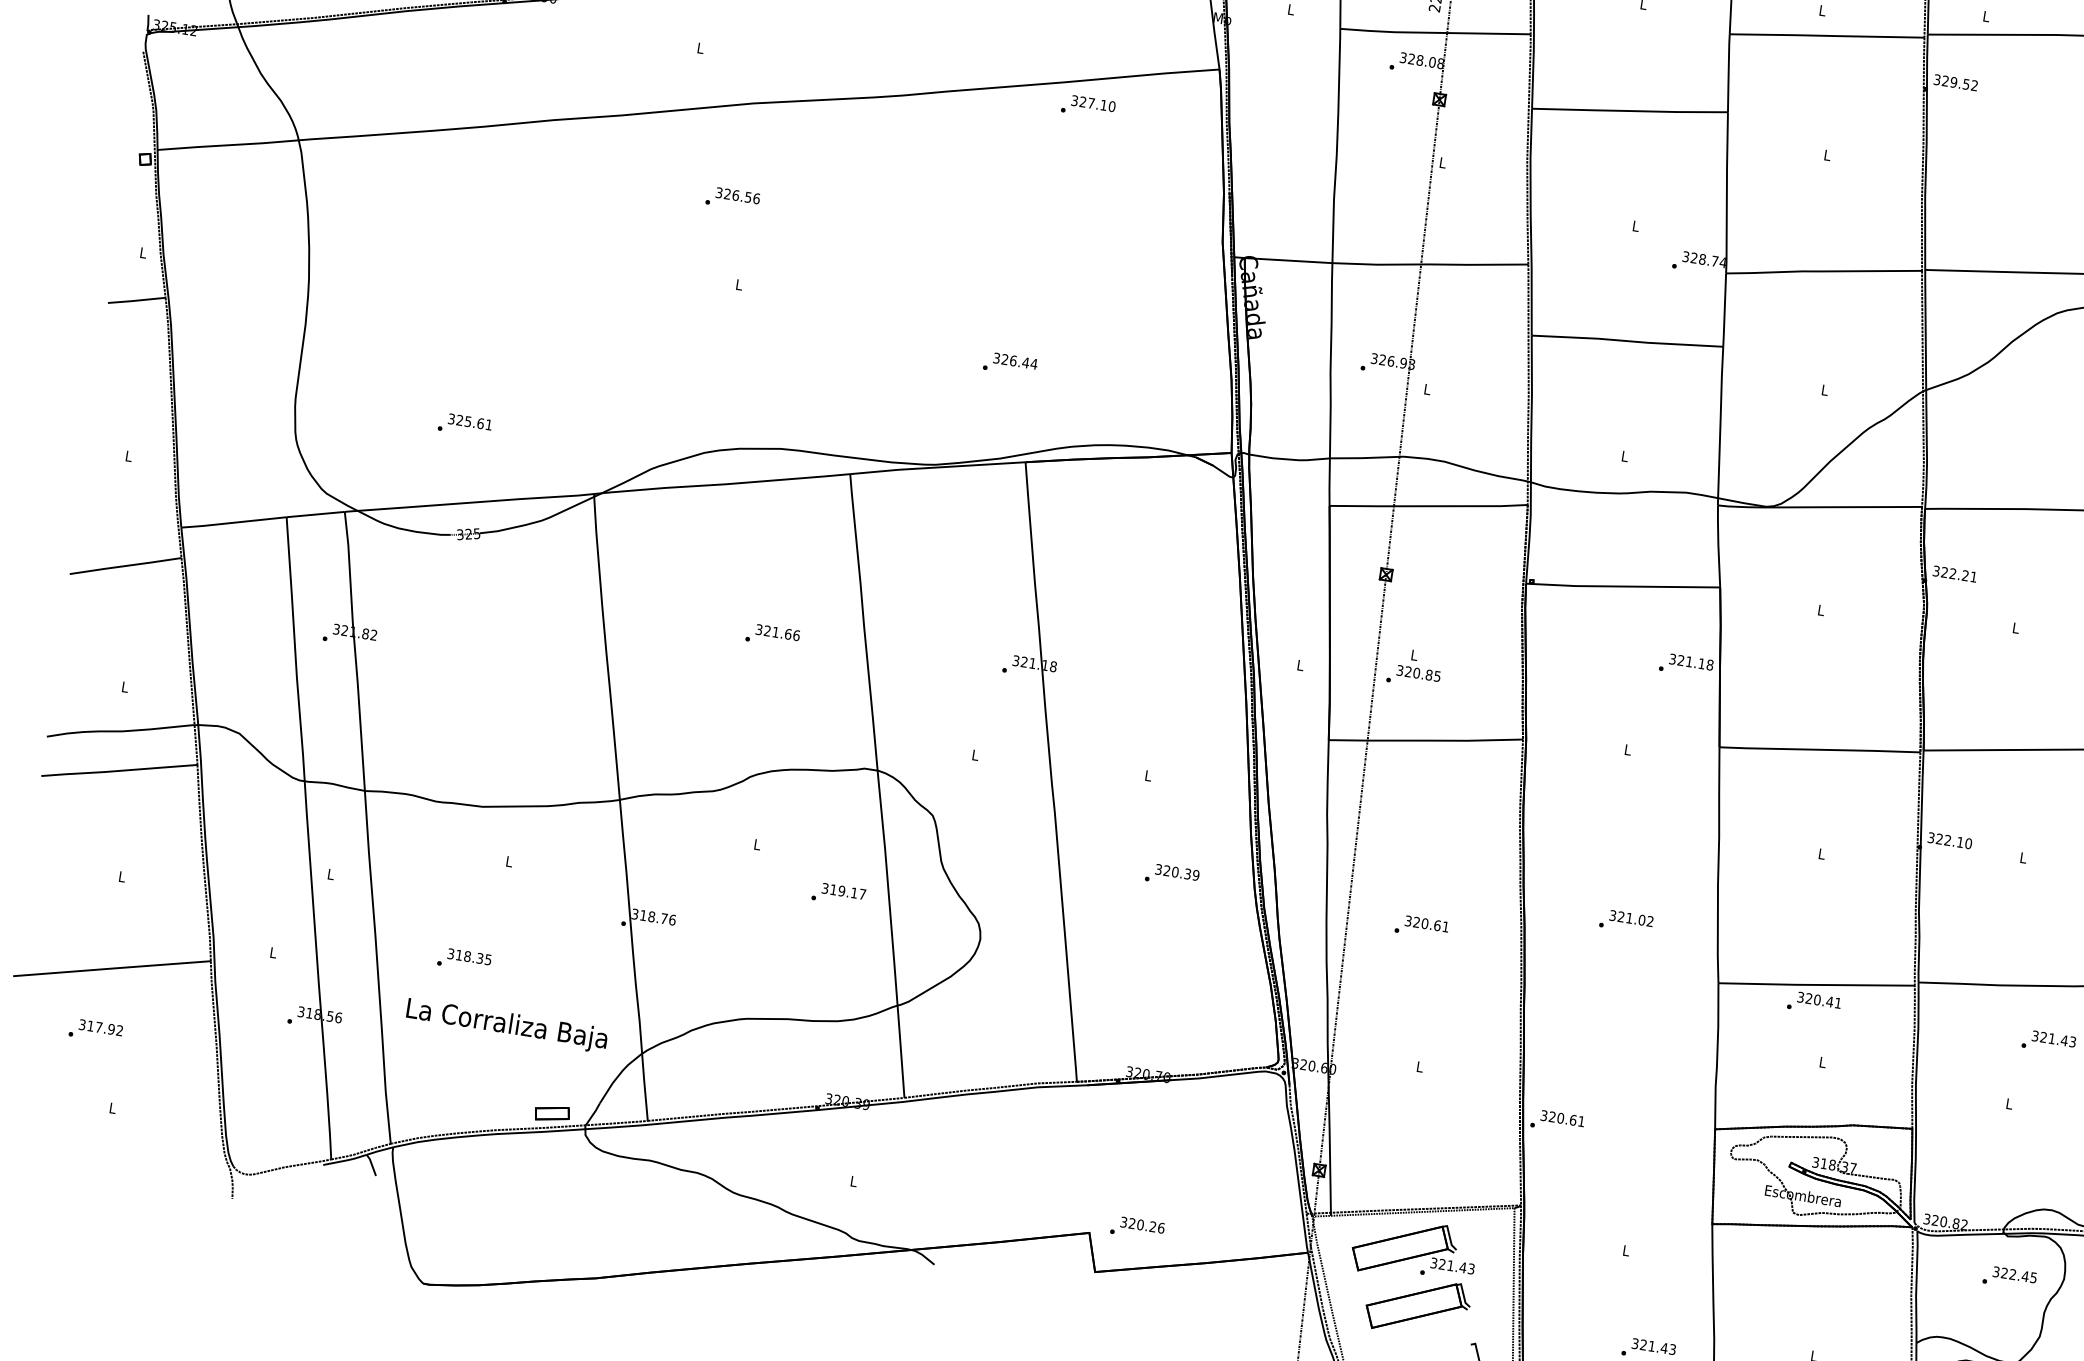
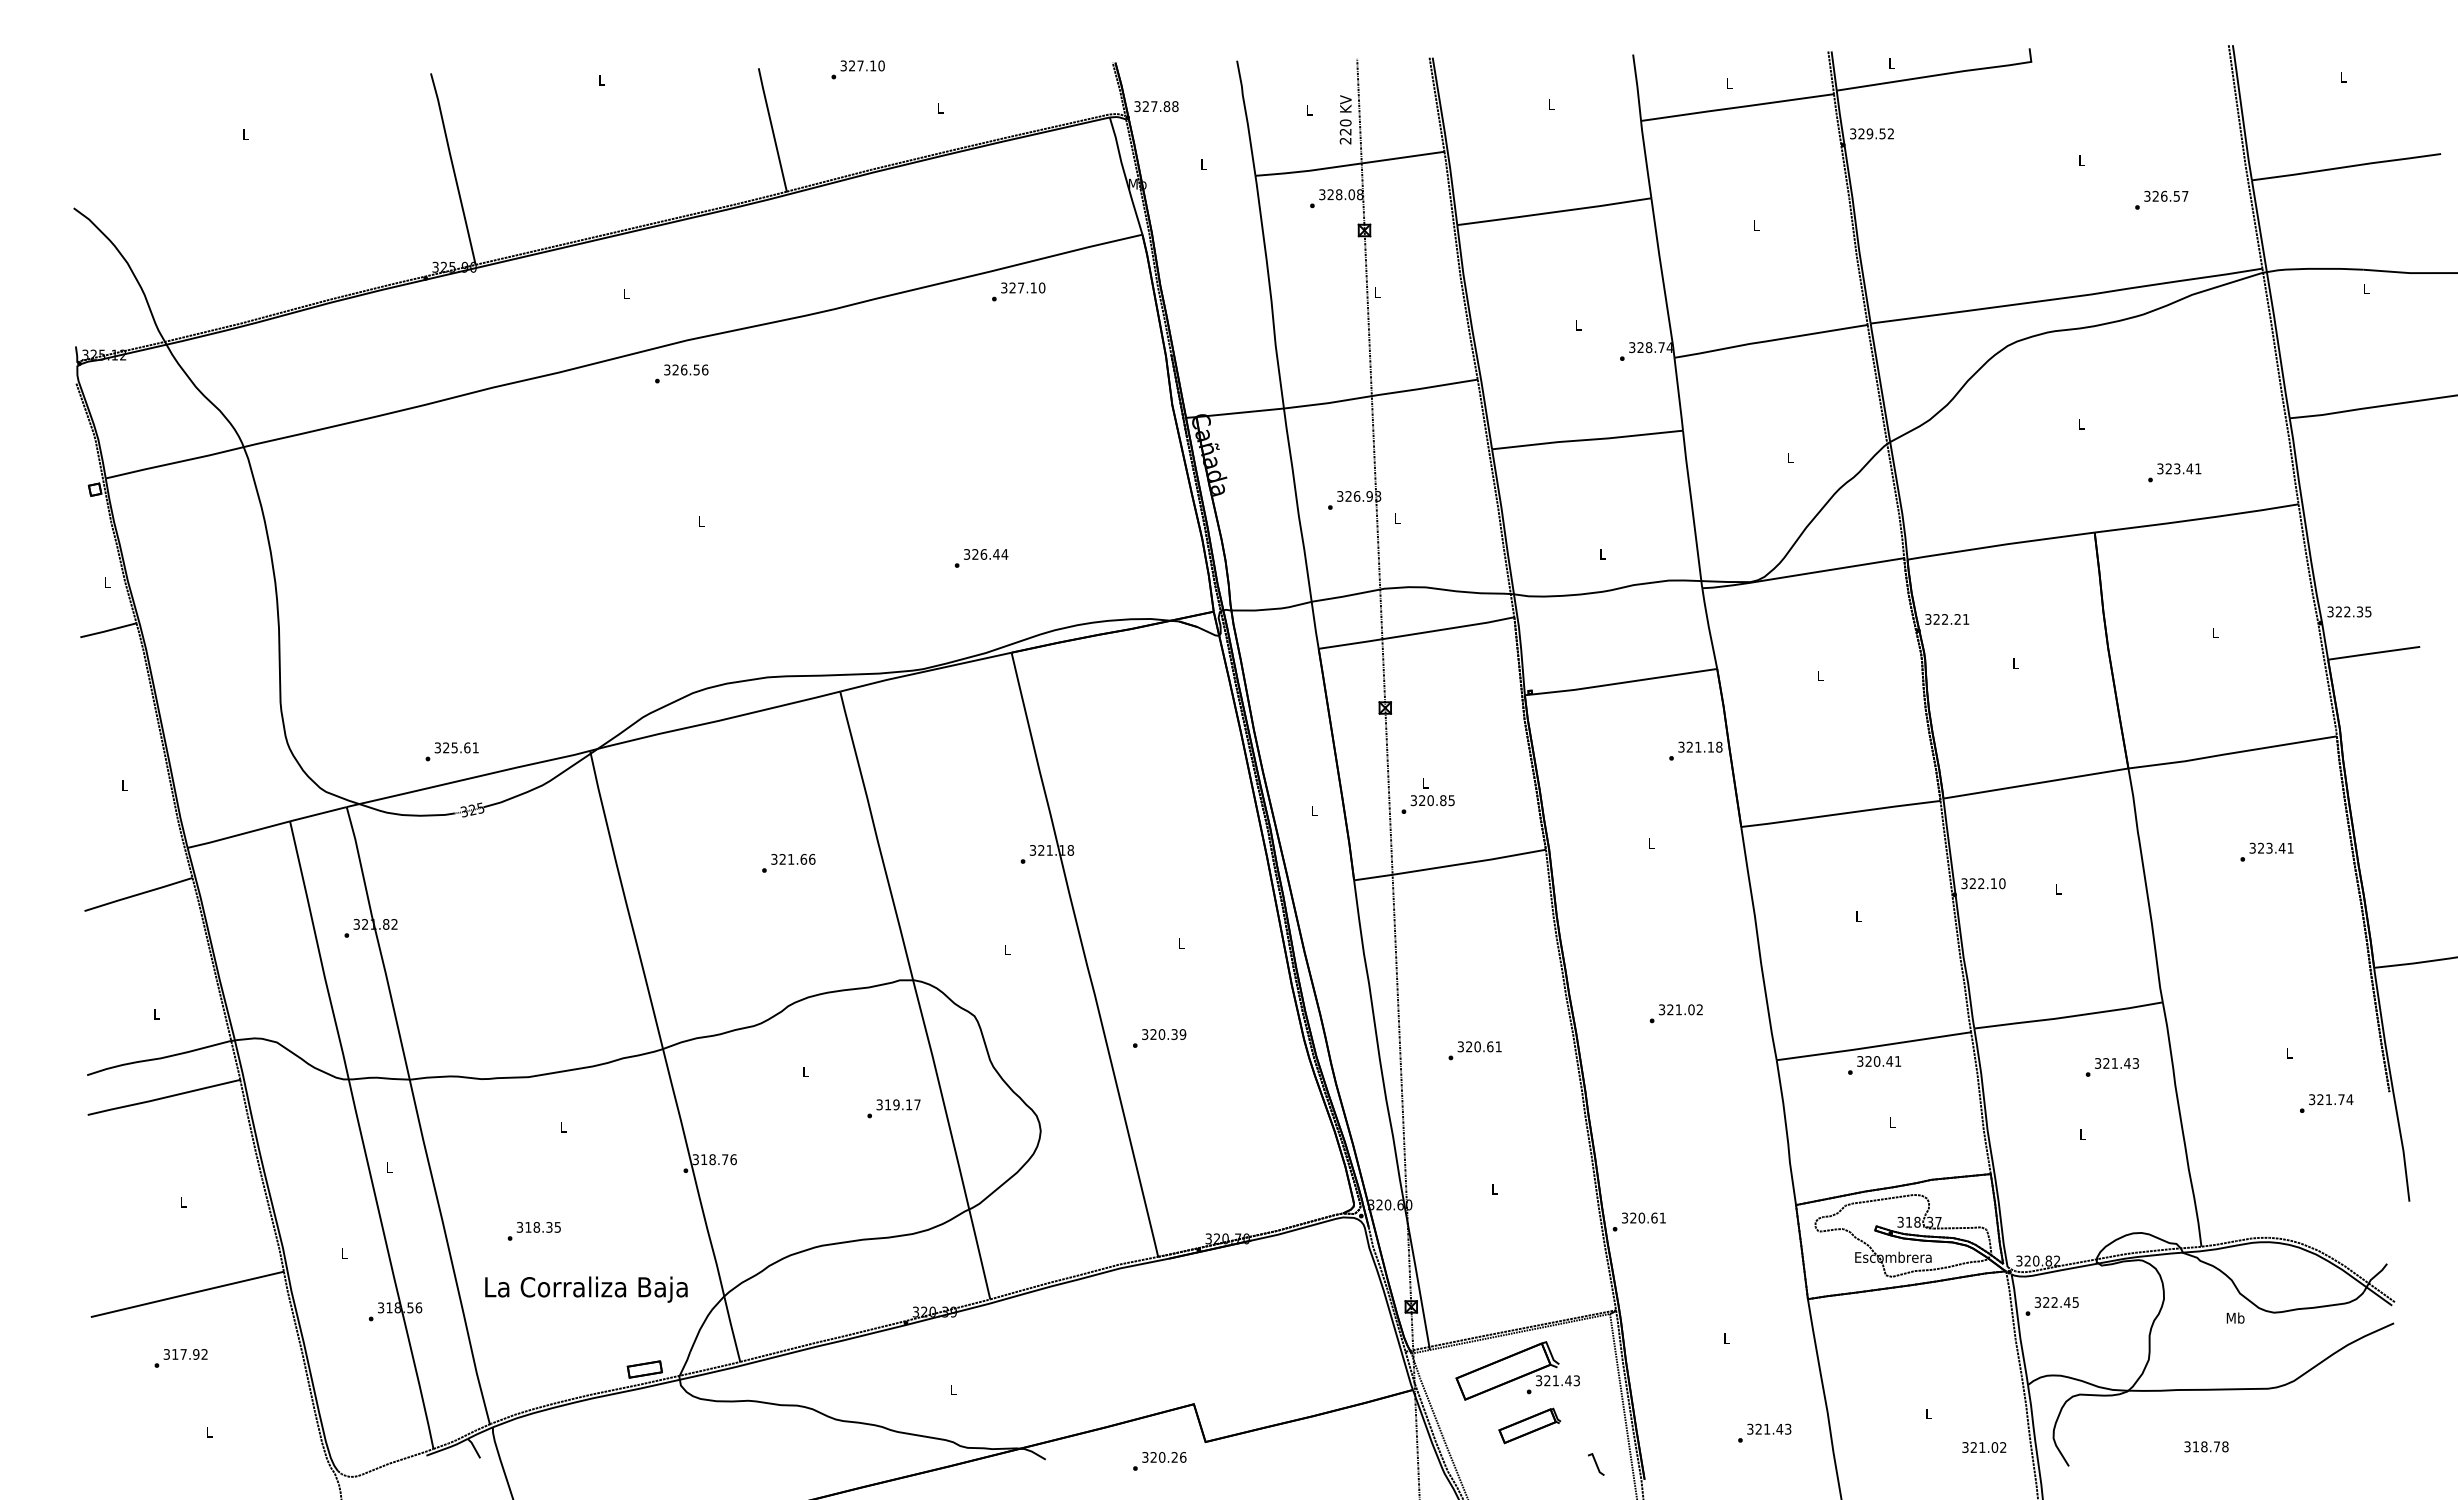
text: (732, 198) -> (681, 373), moved
text: (464, 424) -> (451, 751), moved
text: (1172, 875) -> (1159, 1038), moved
text: (1137, 1228) -> (1159, 1461), moved
text: (2009, 1278) -> (2051, 1306), moved
part: (1417, 1305) -> (1529, 1425), size x0.6

